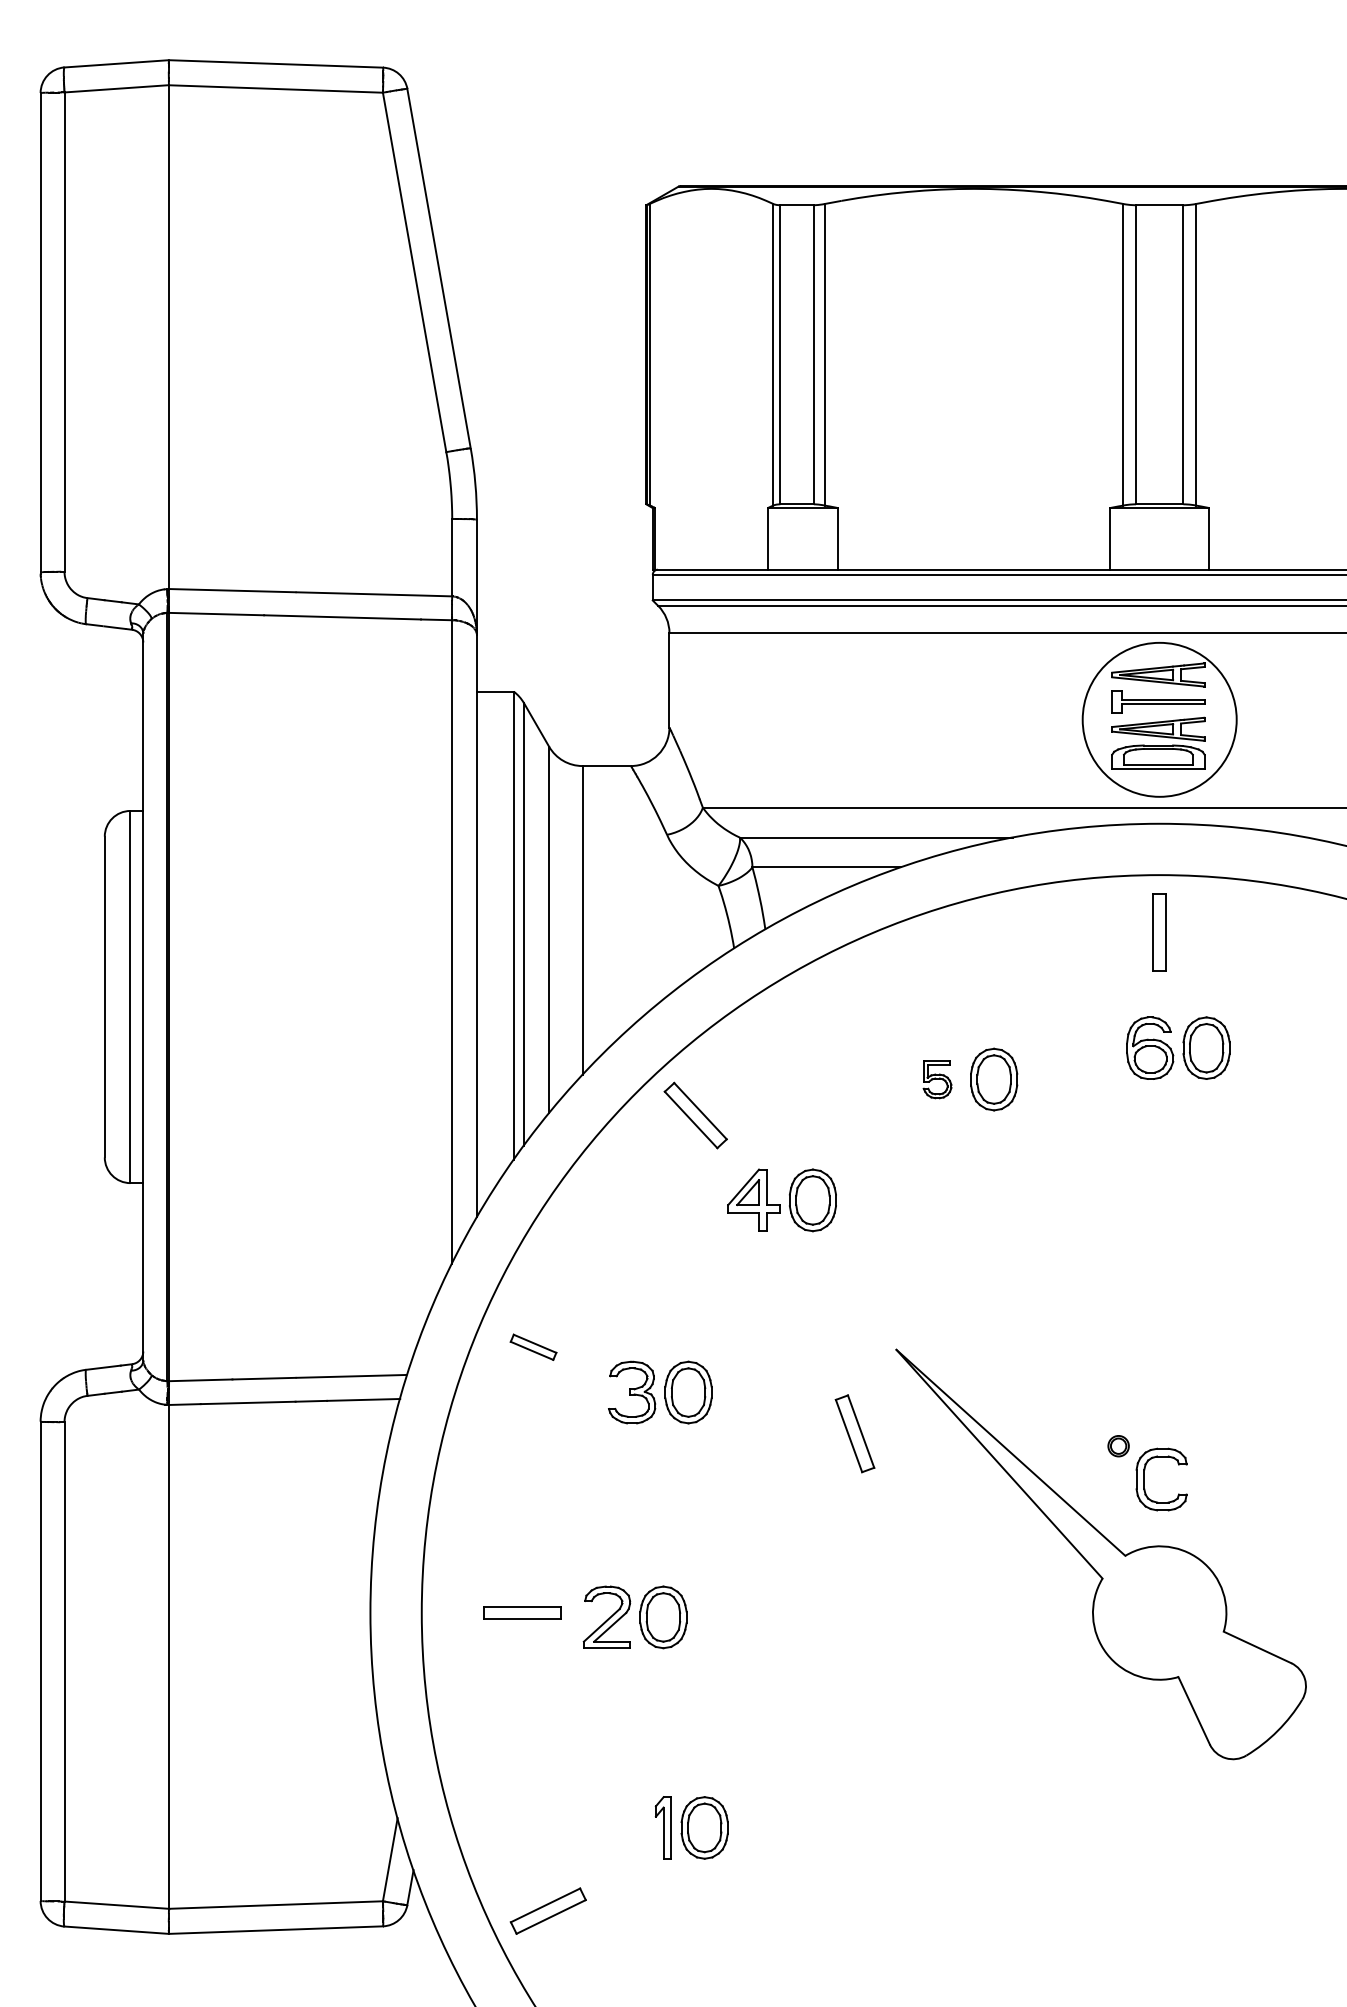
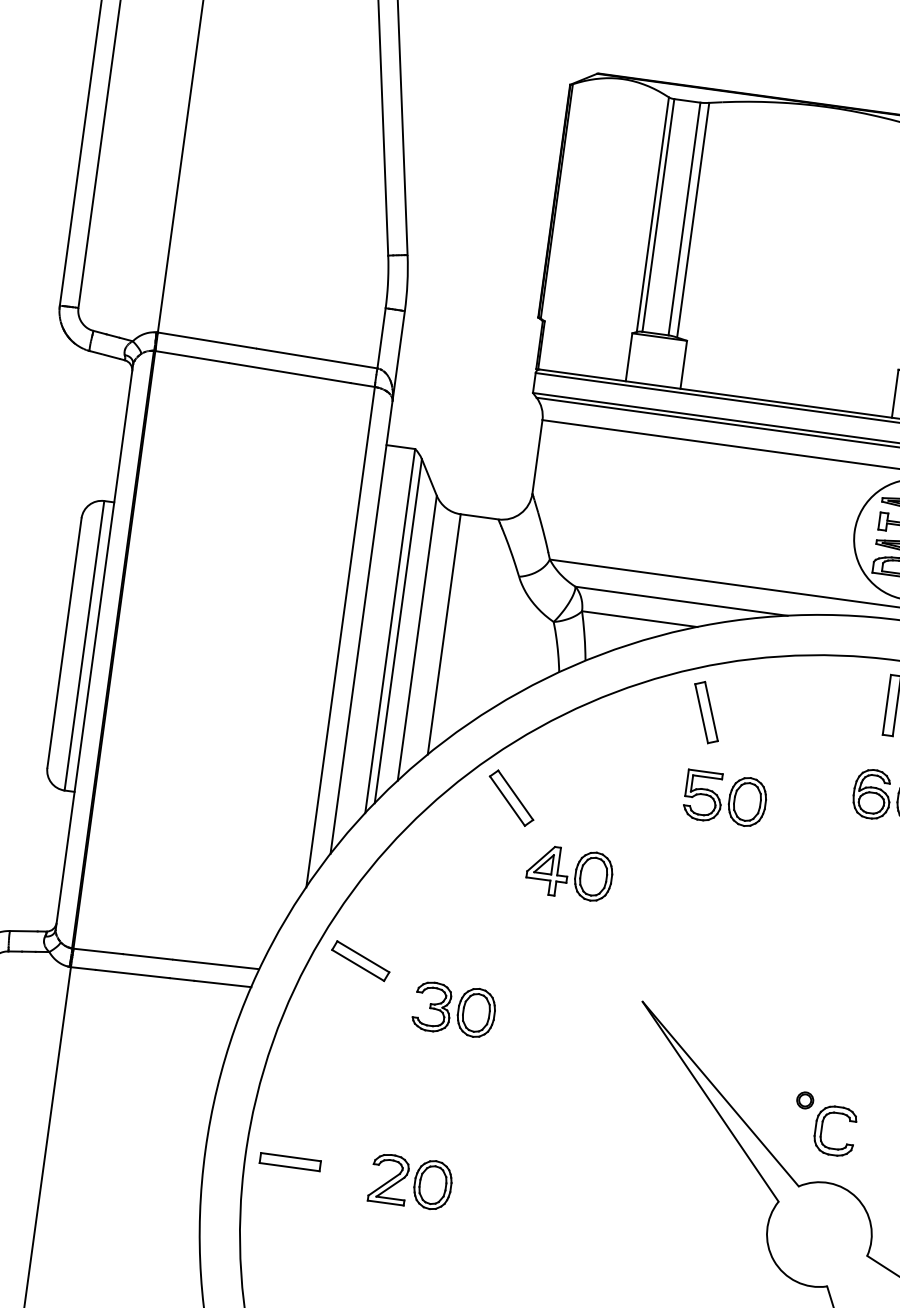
part: (937, 1079) -> (703, 795), size x1.67
part: (533, 1347) -> (360, 961), size x1.67
part: (854, 1433) -> (706, 712), moved
part: (522, 1612) -> (290, 1161), moved

